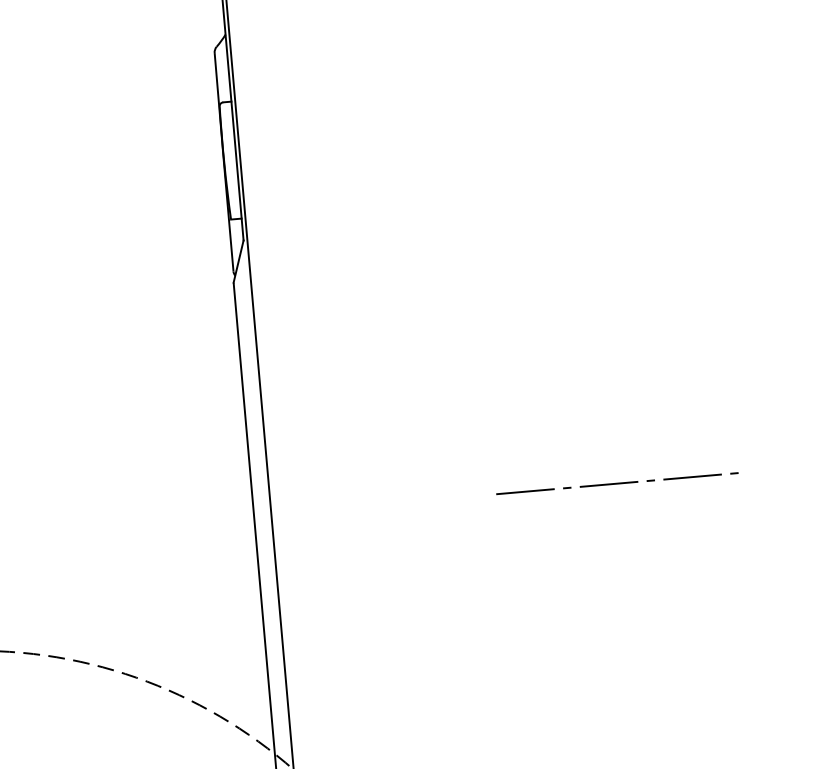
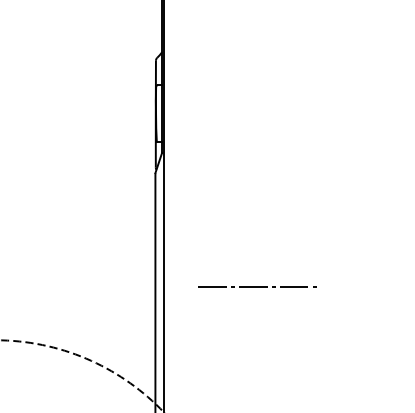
line: (617, 482) -> (257, 286), moved

